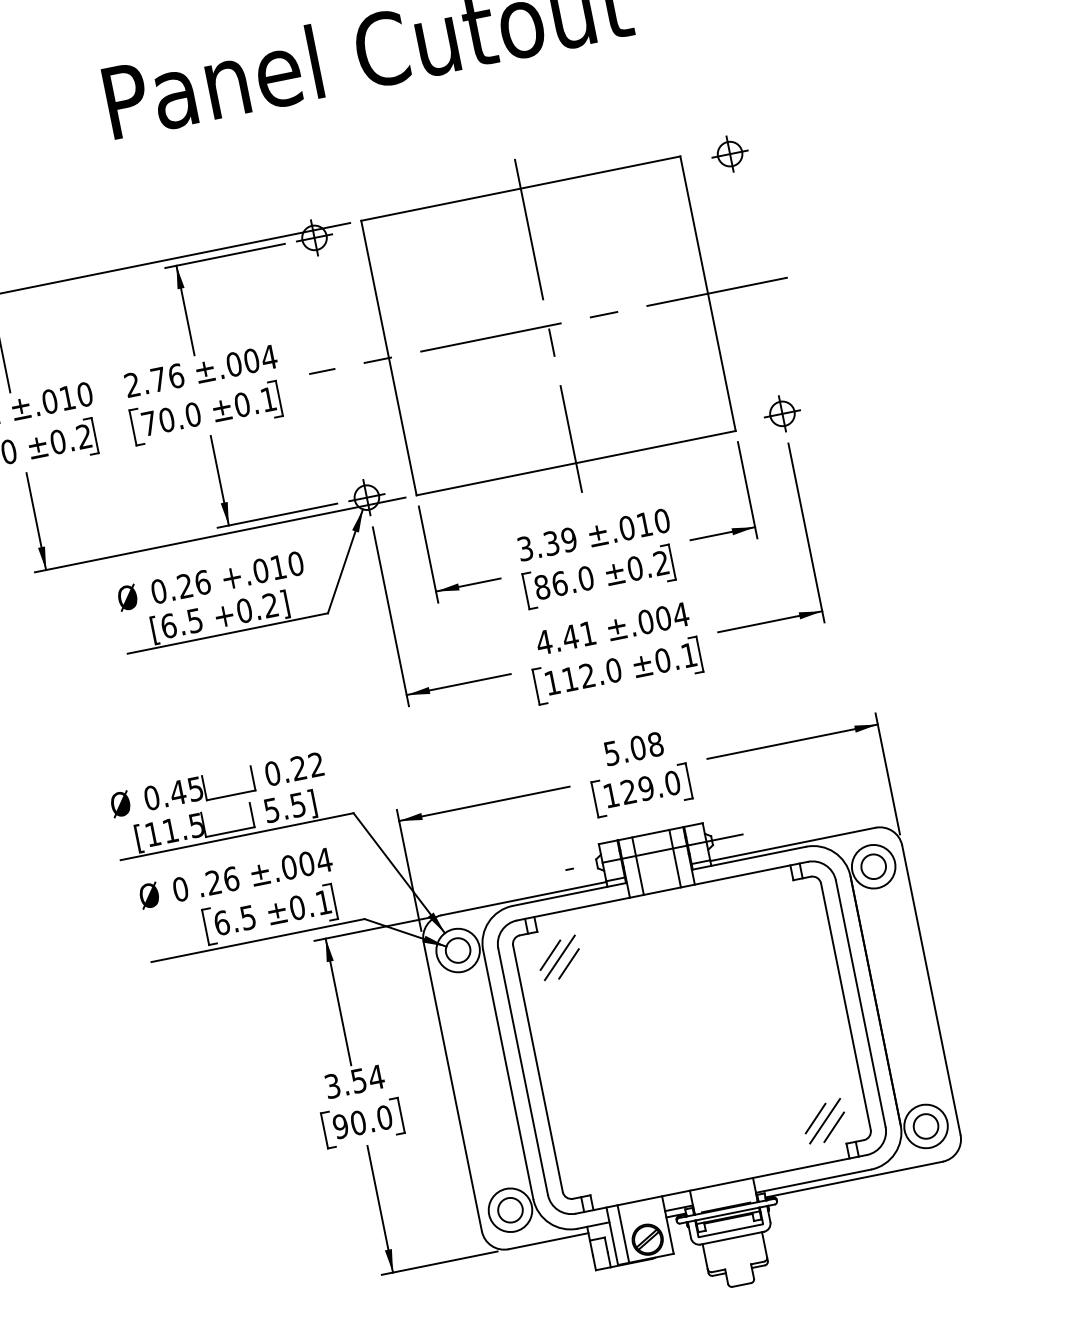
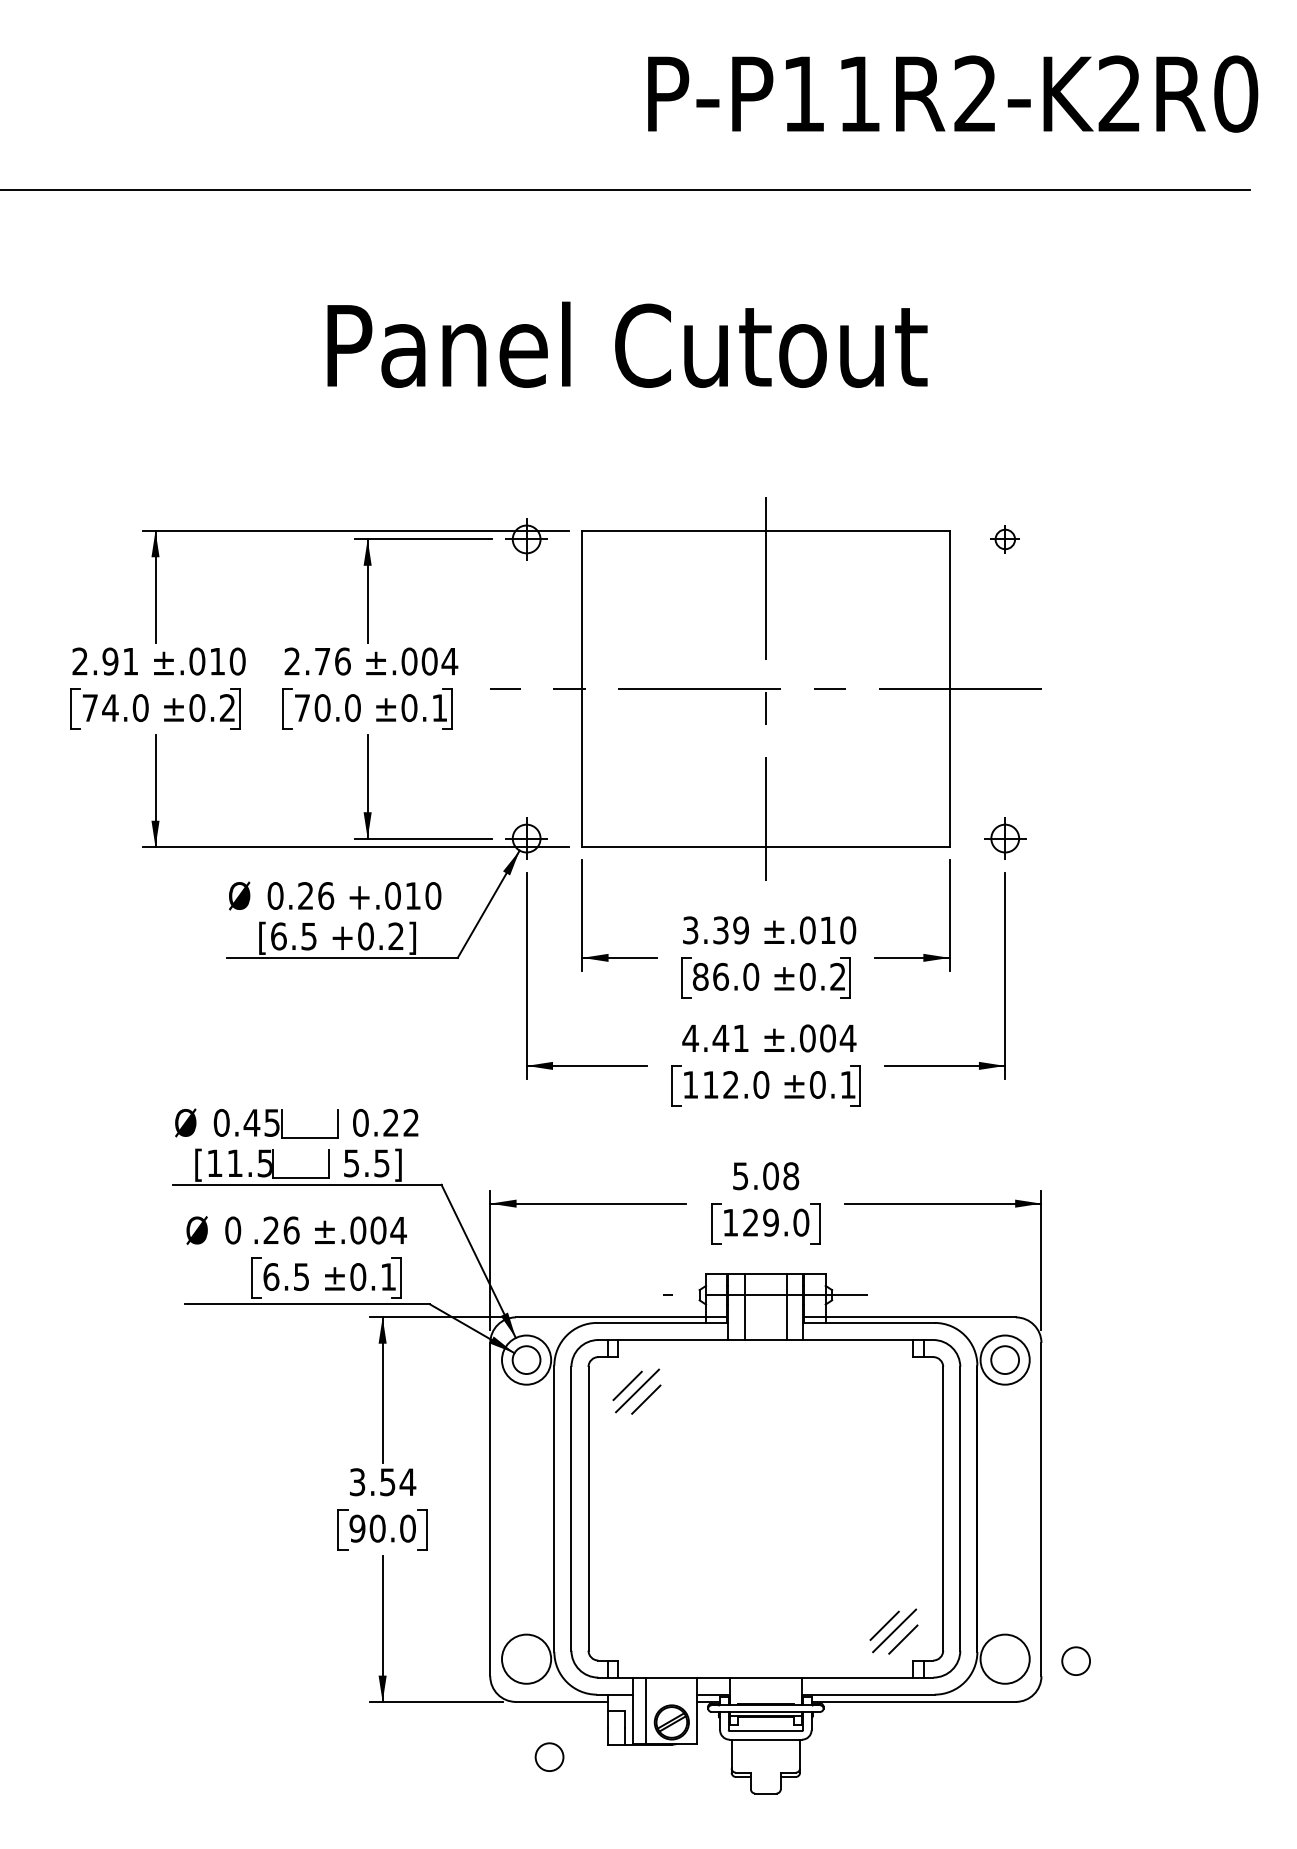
part: (730, 154) -> (1005, 539), size x0.7
circle: (925, 1125) -> (1075, 1660), moved
circle: (510, 1209) -> (549, 1756), moved

